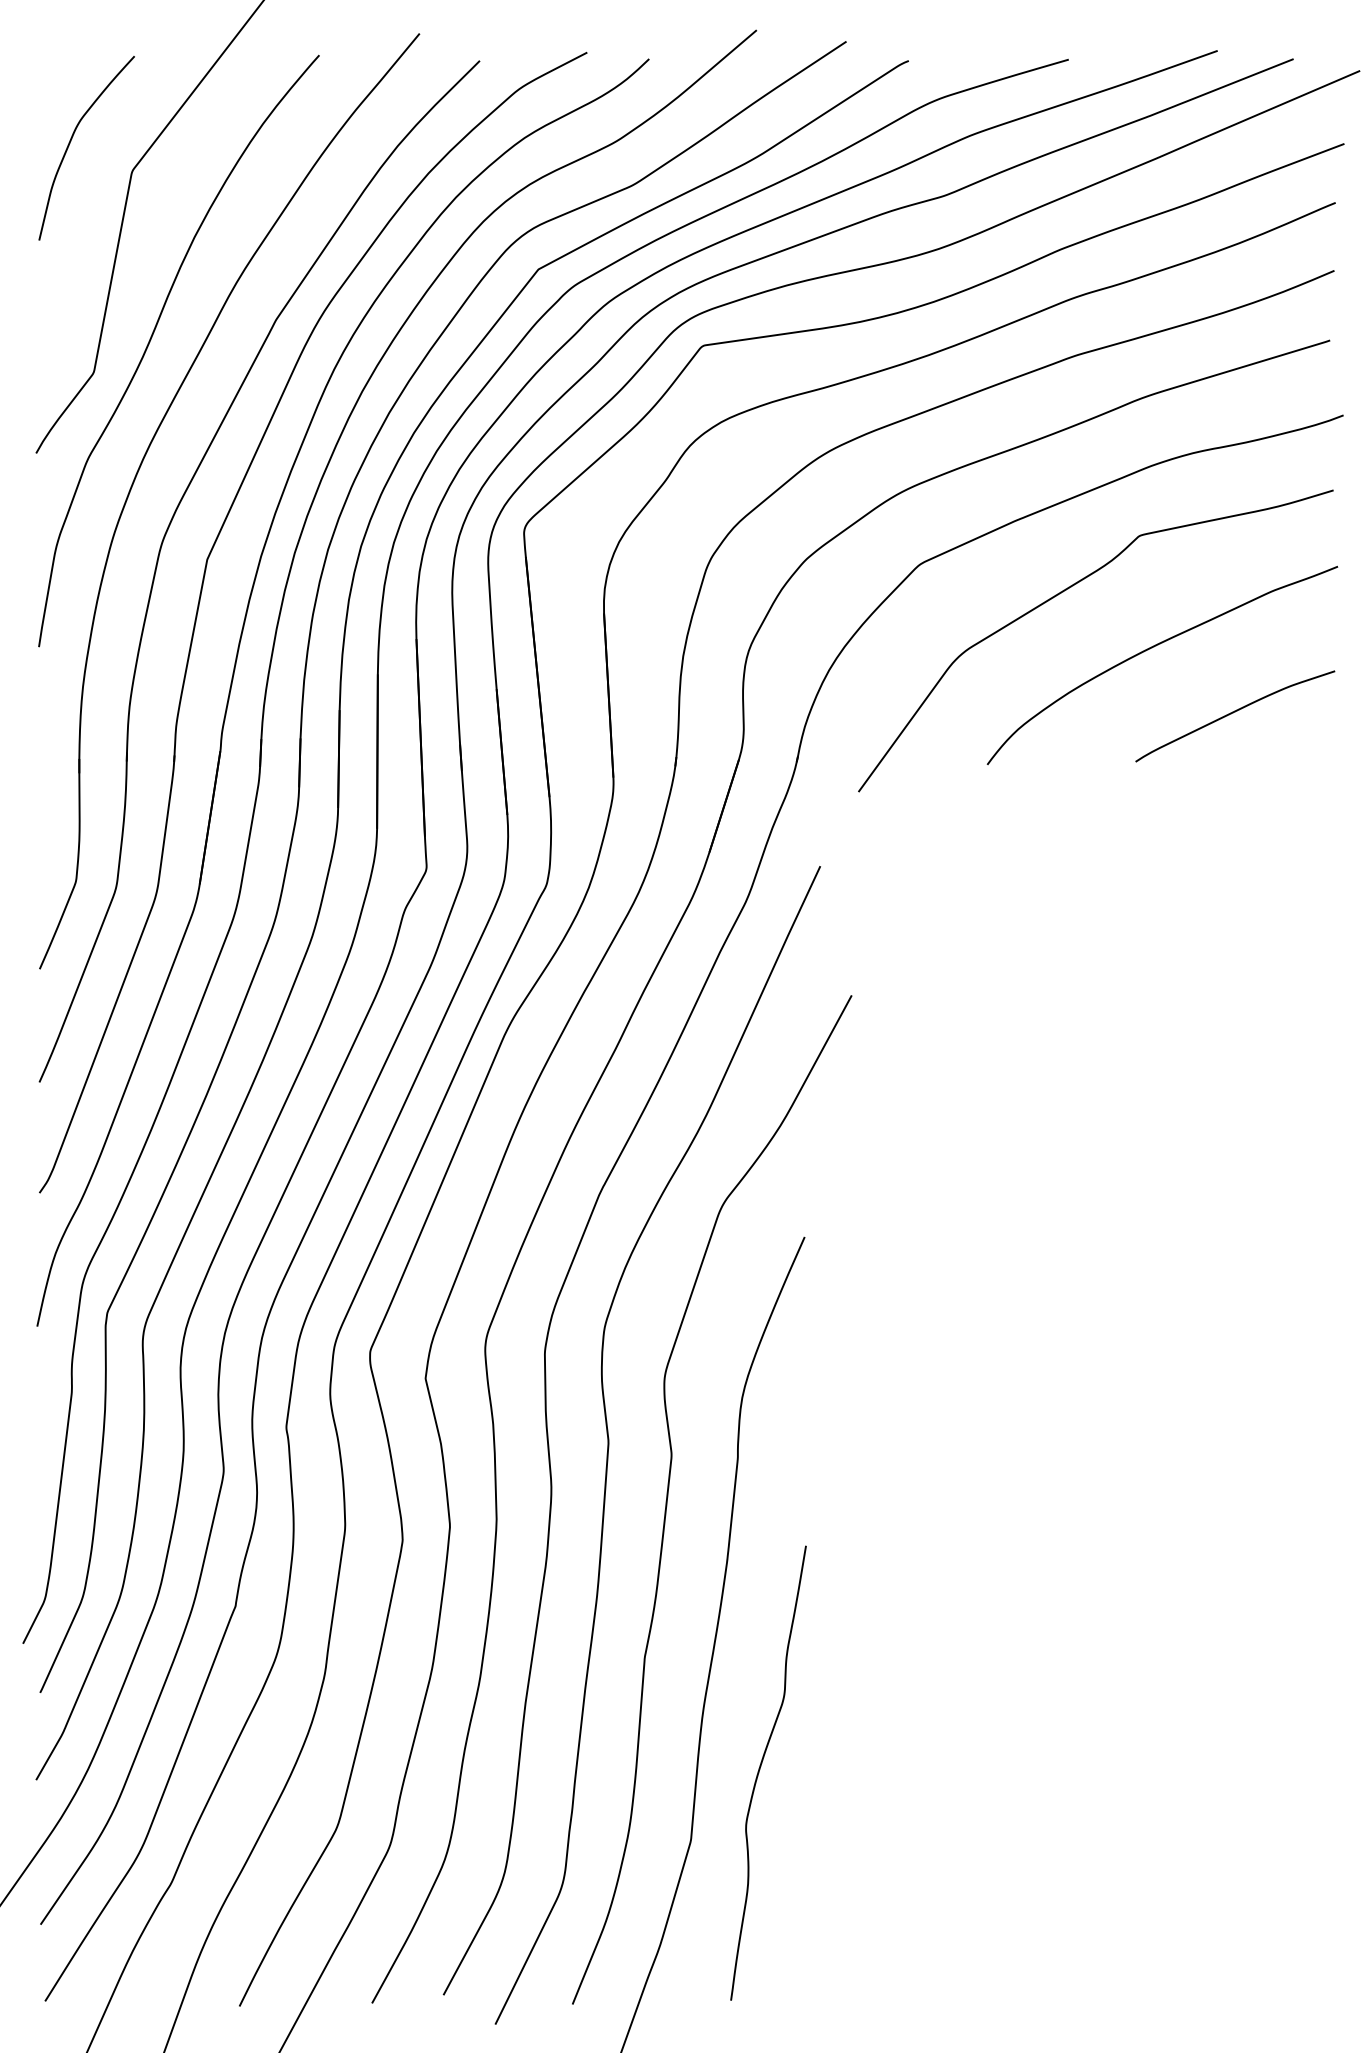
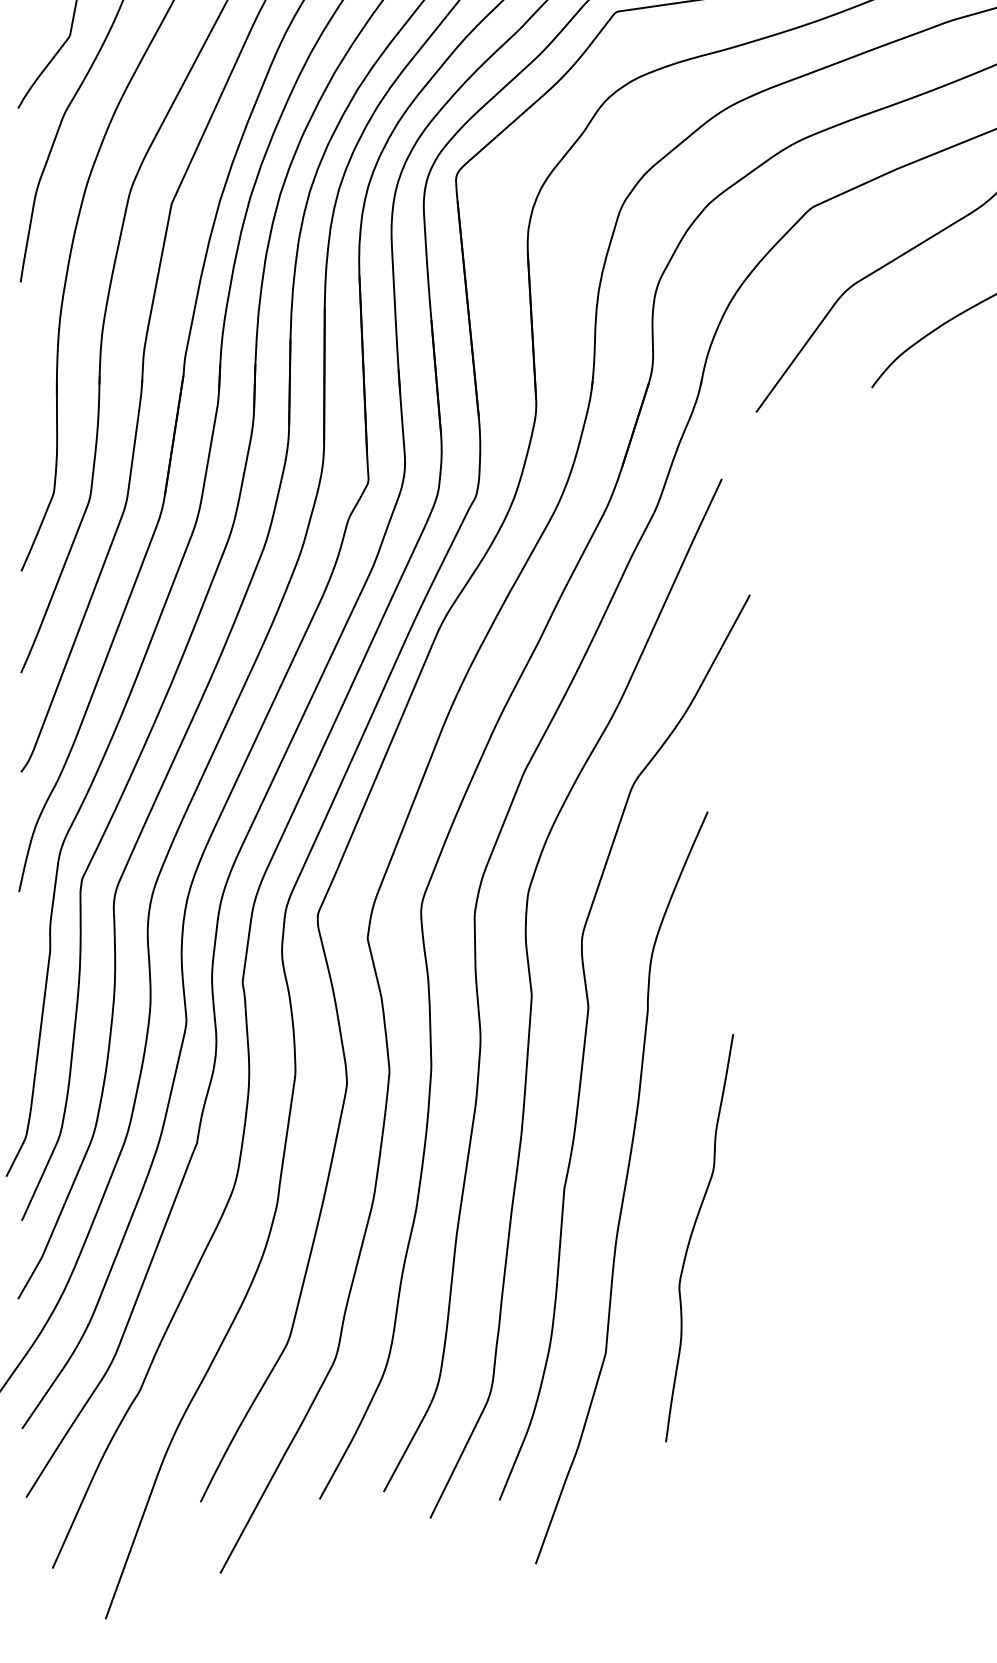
curve: (760, 1769) -> (692, 1234), moved

